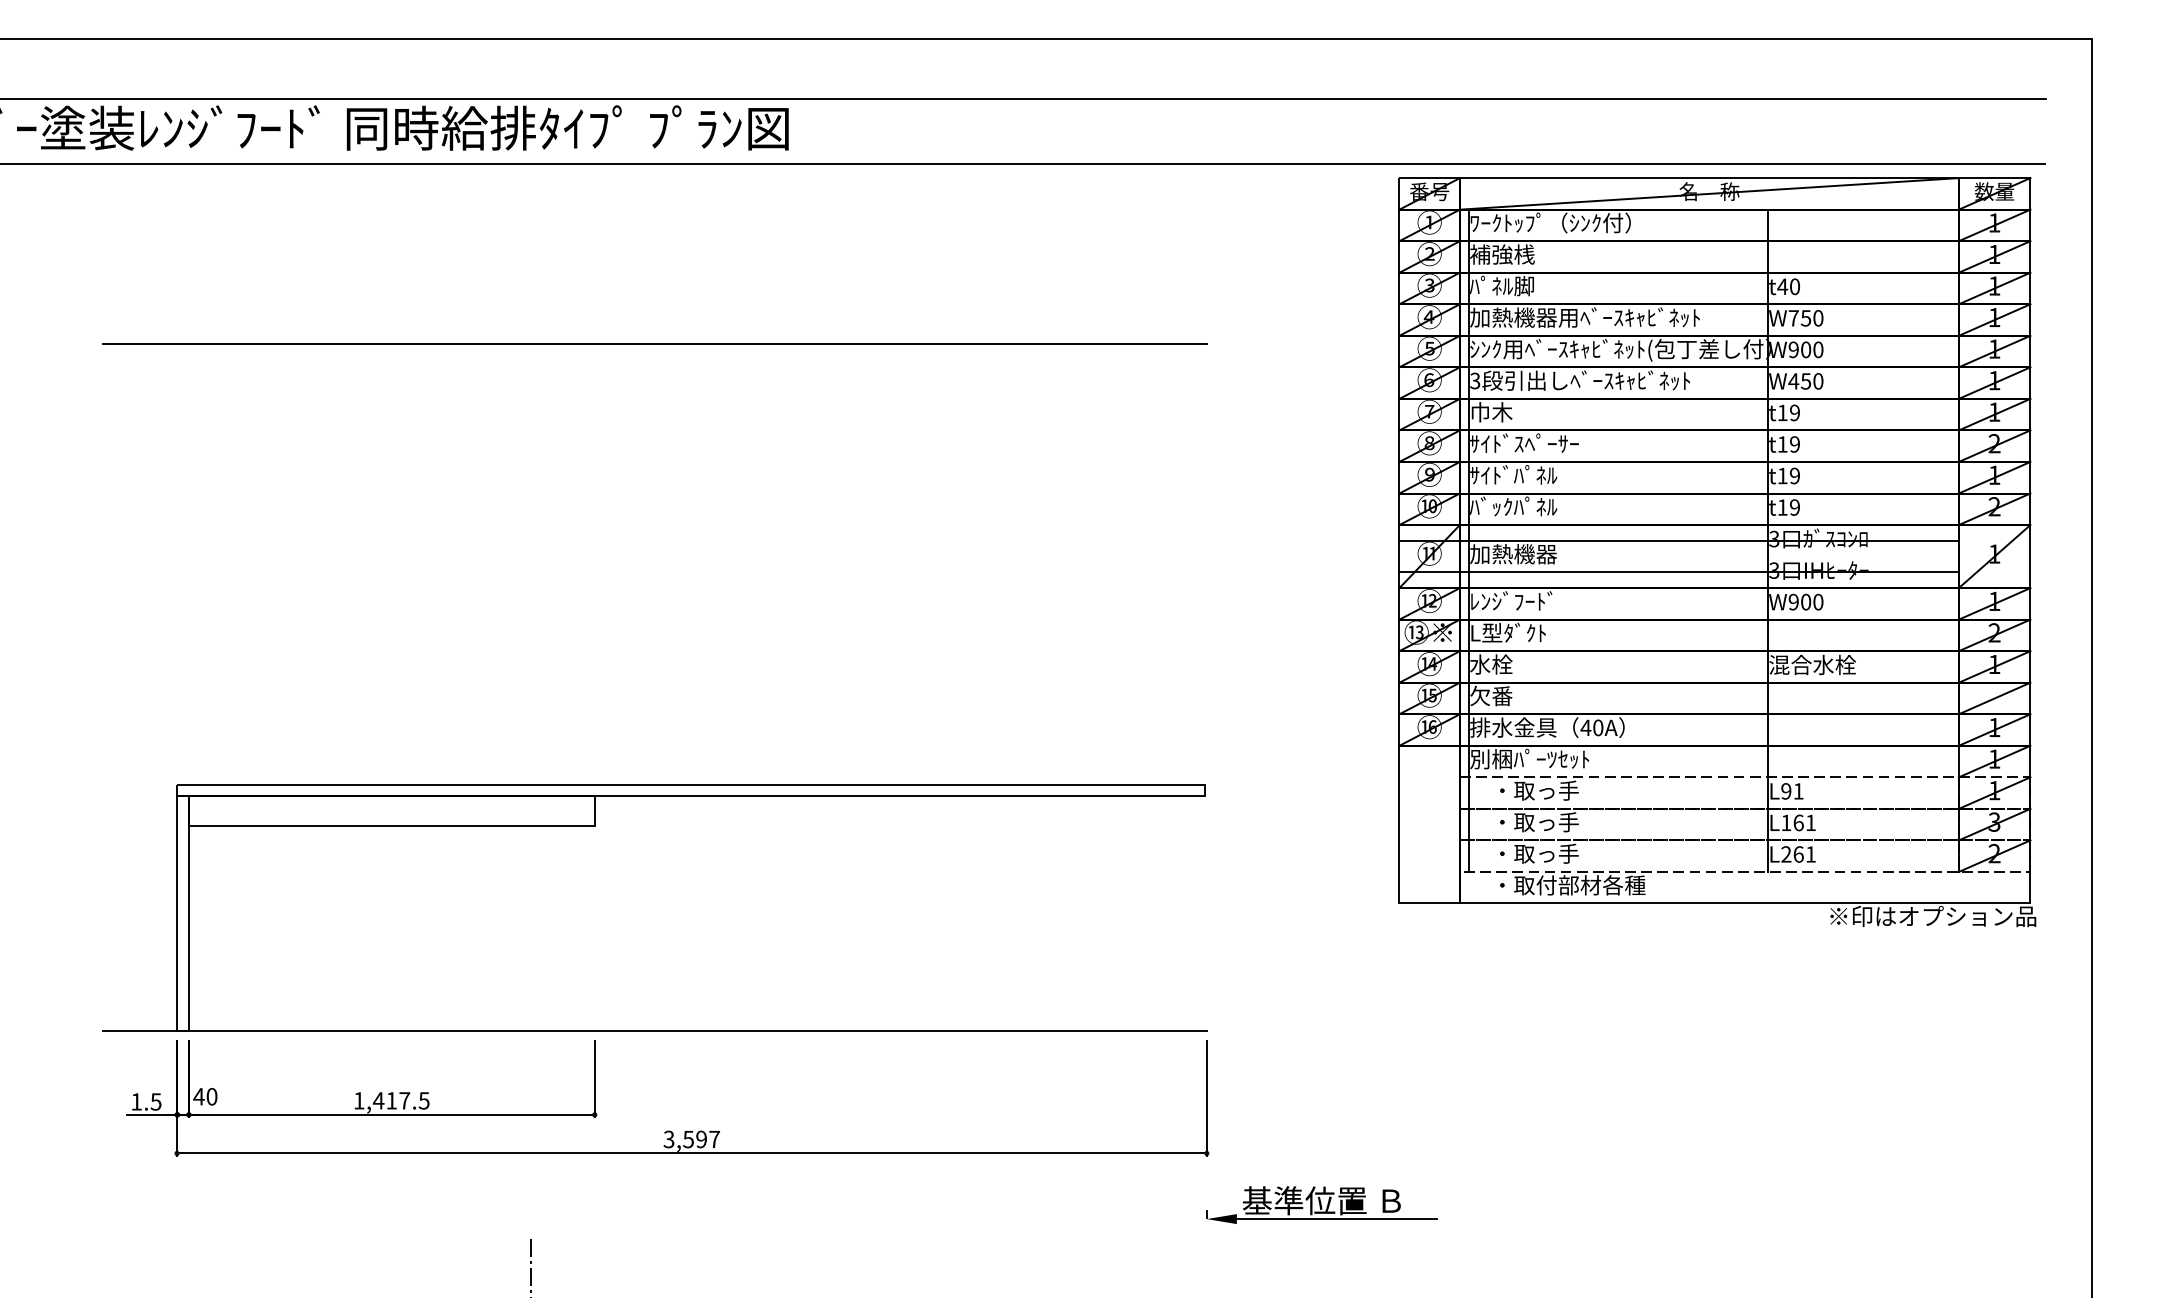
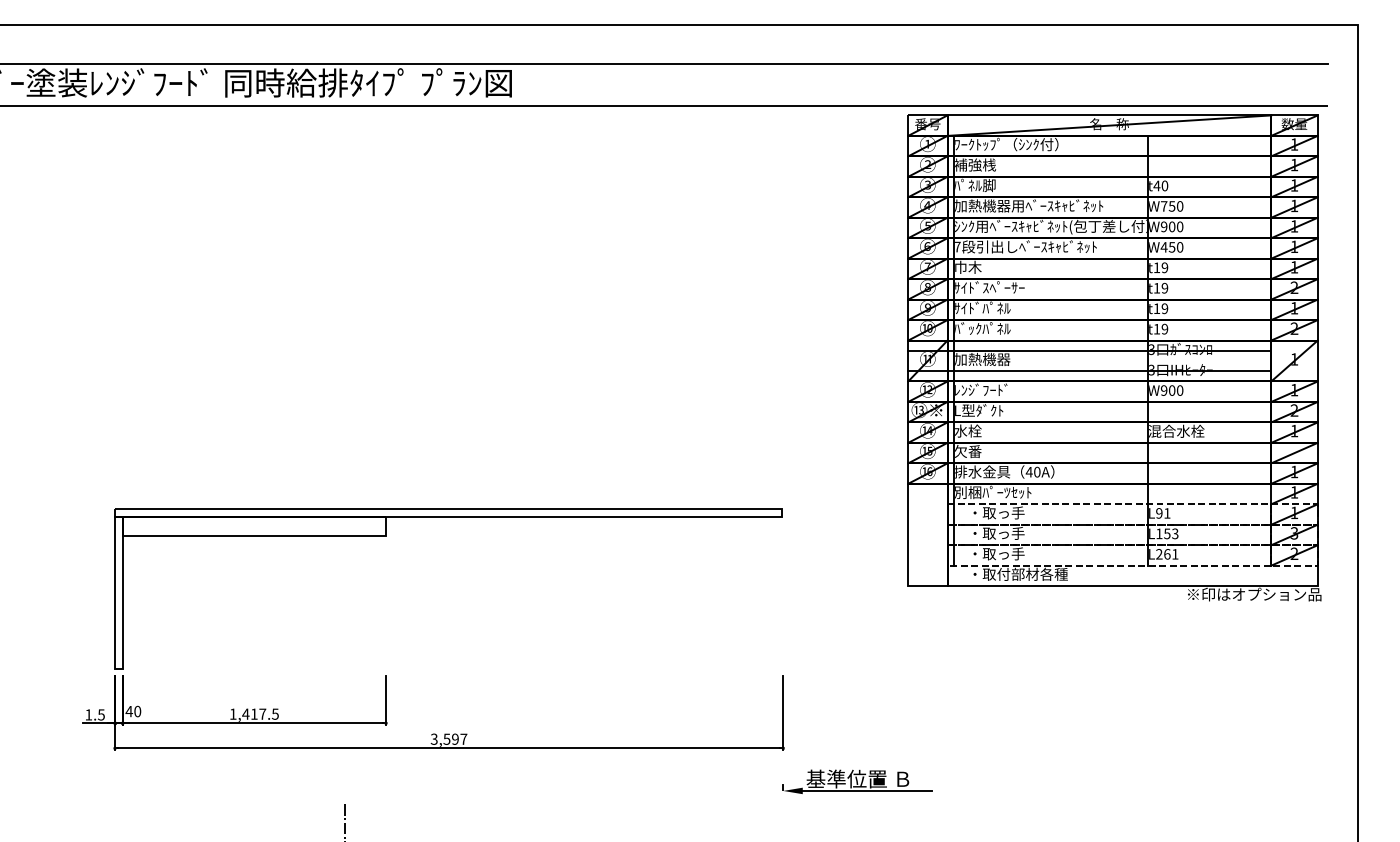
line: (653, 344) -> (424, 223), removed
text: (1475, 380) -> (957, 246), 3 -> 7
text: (1805, 822) -> (1171, 533), L161 -> L153
line: (653, 1030) -> (424, 668), removed

